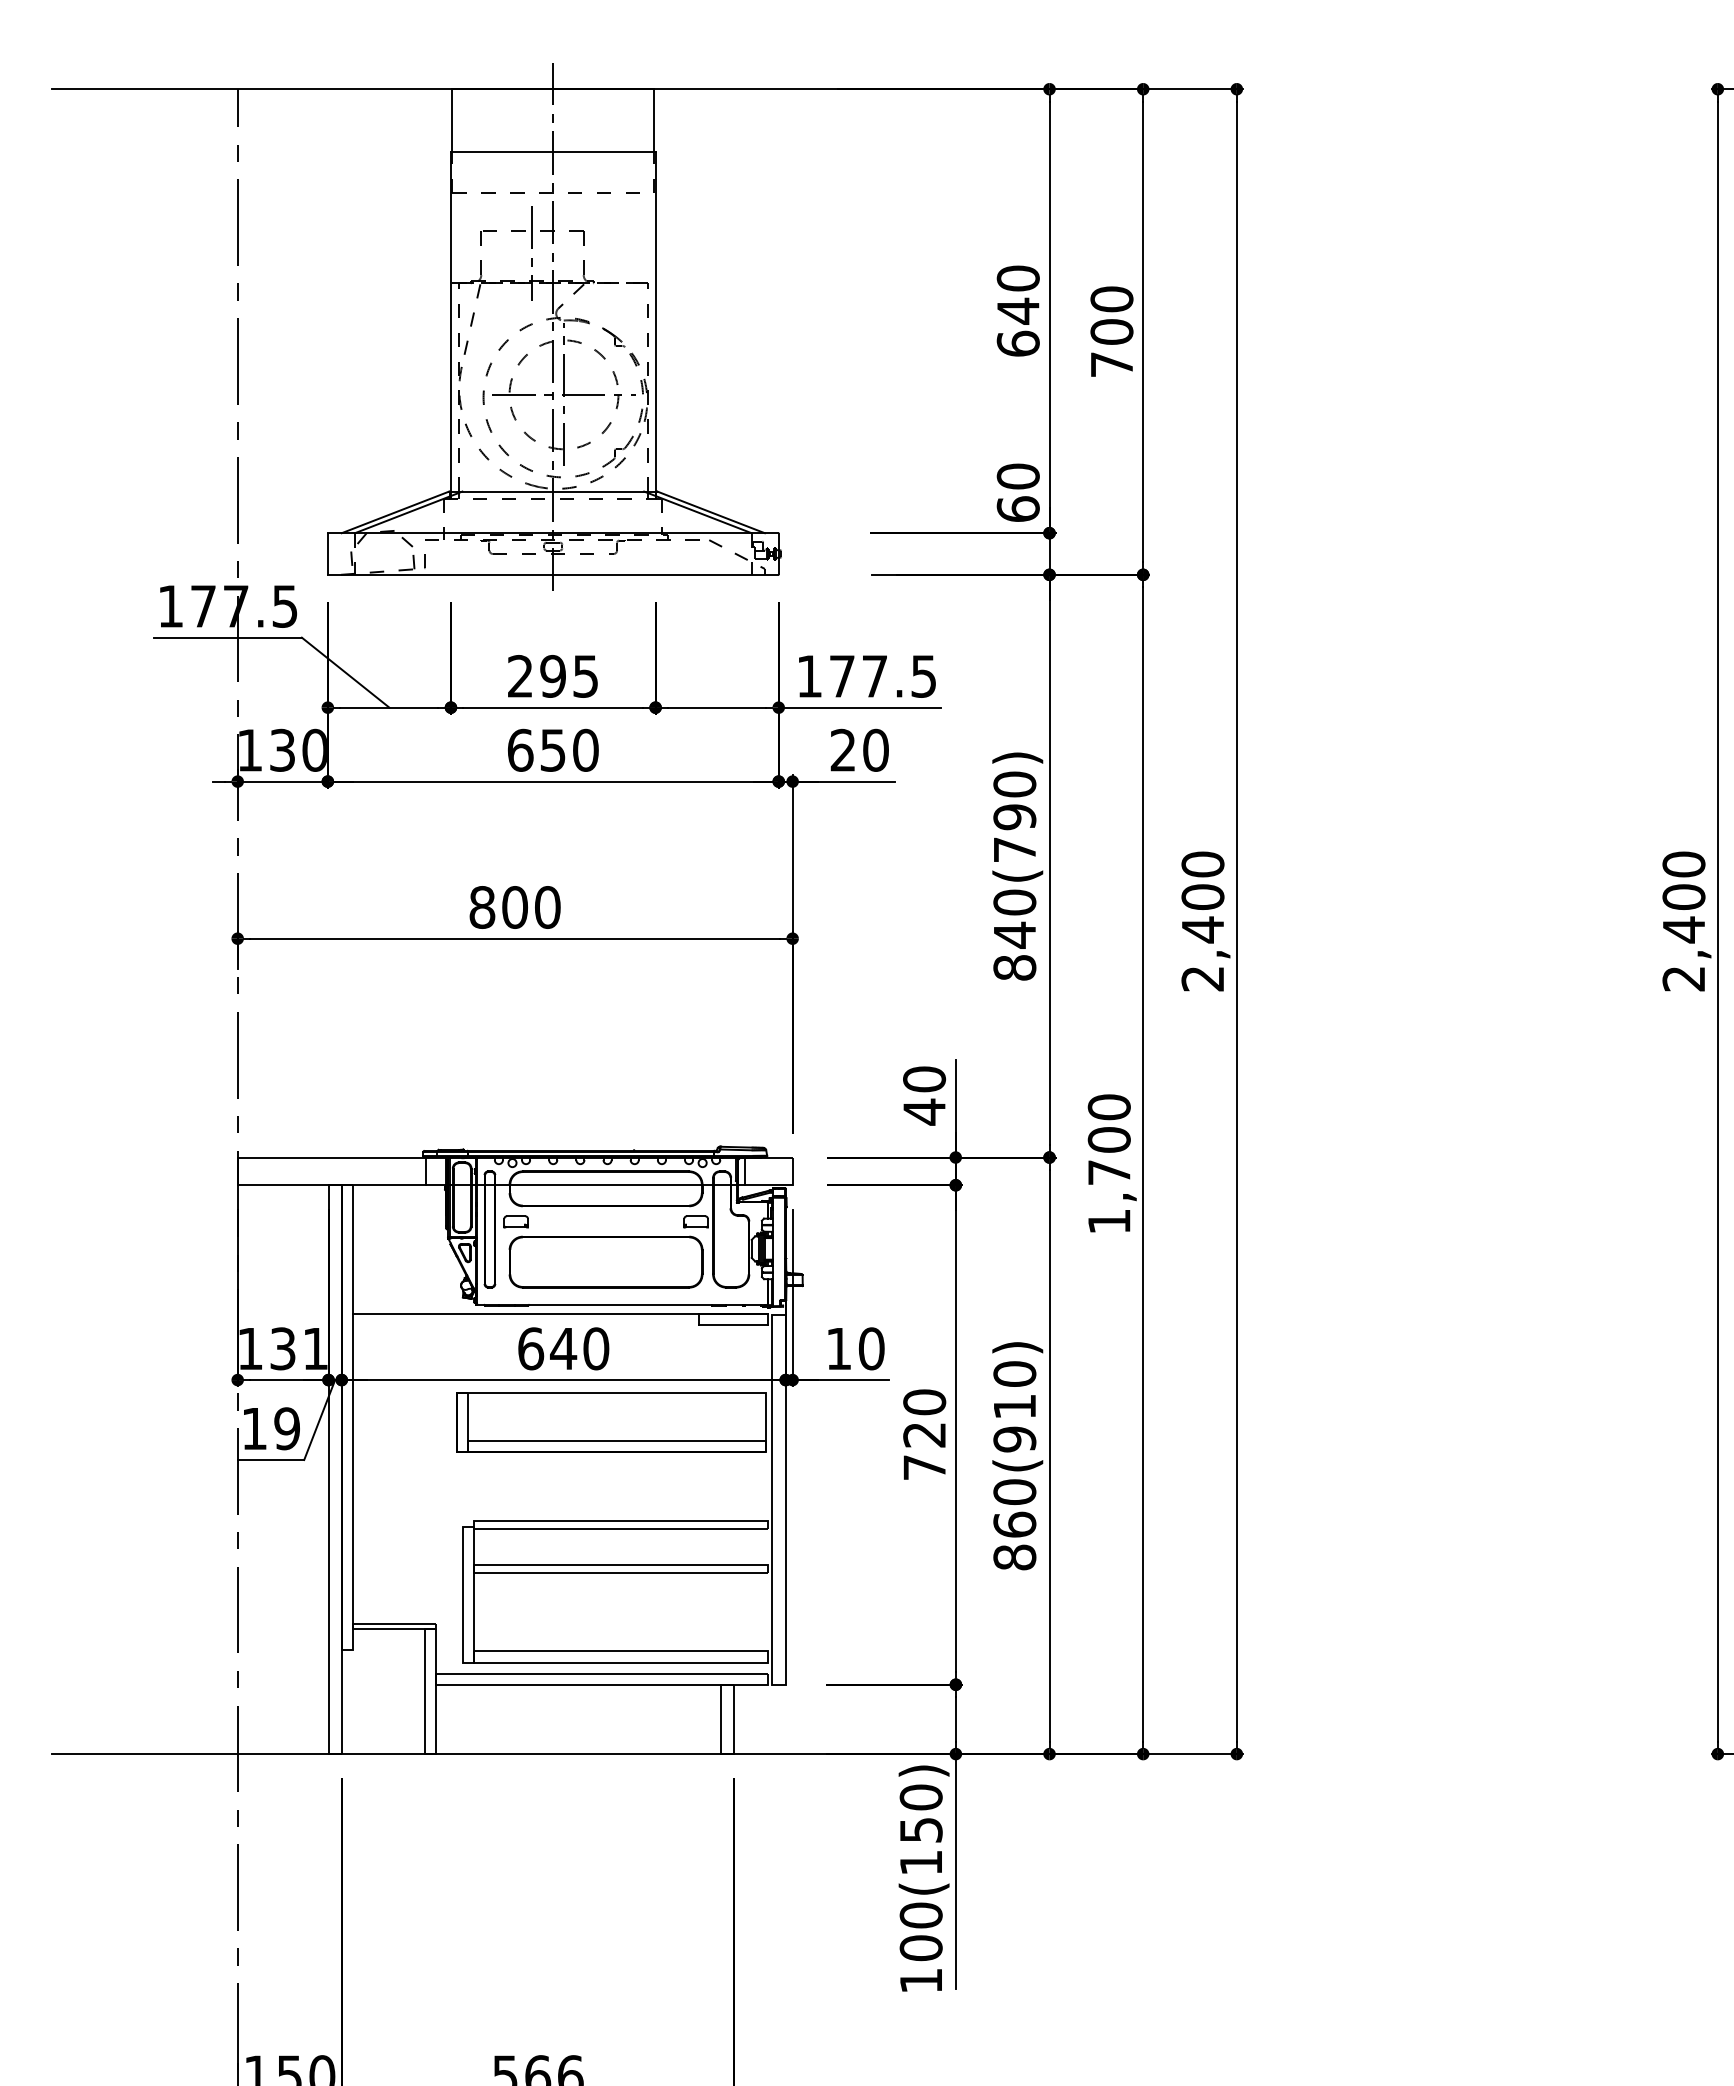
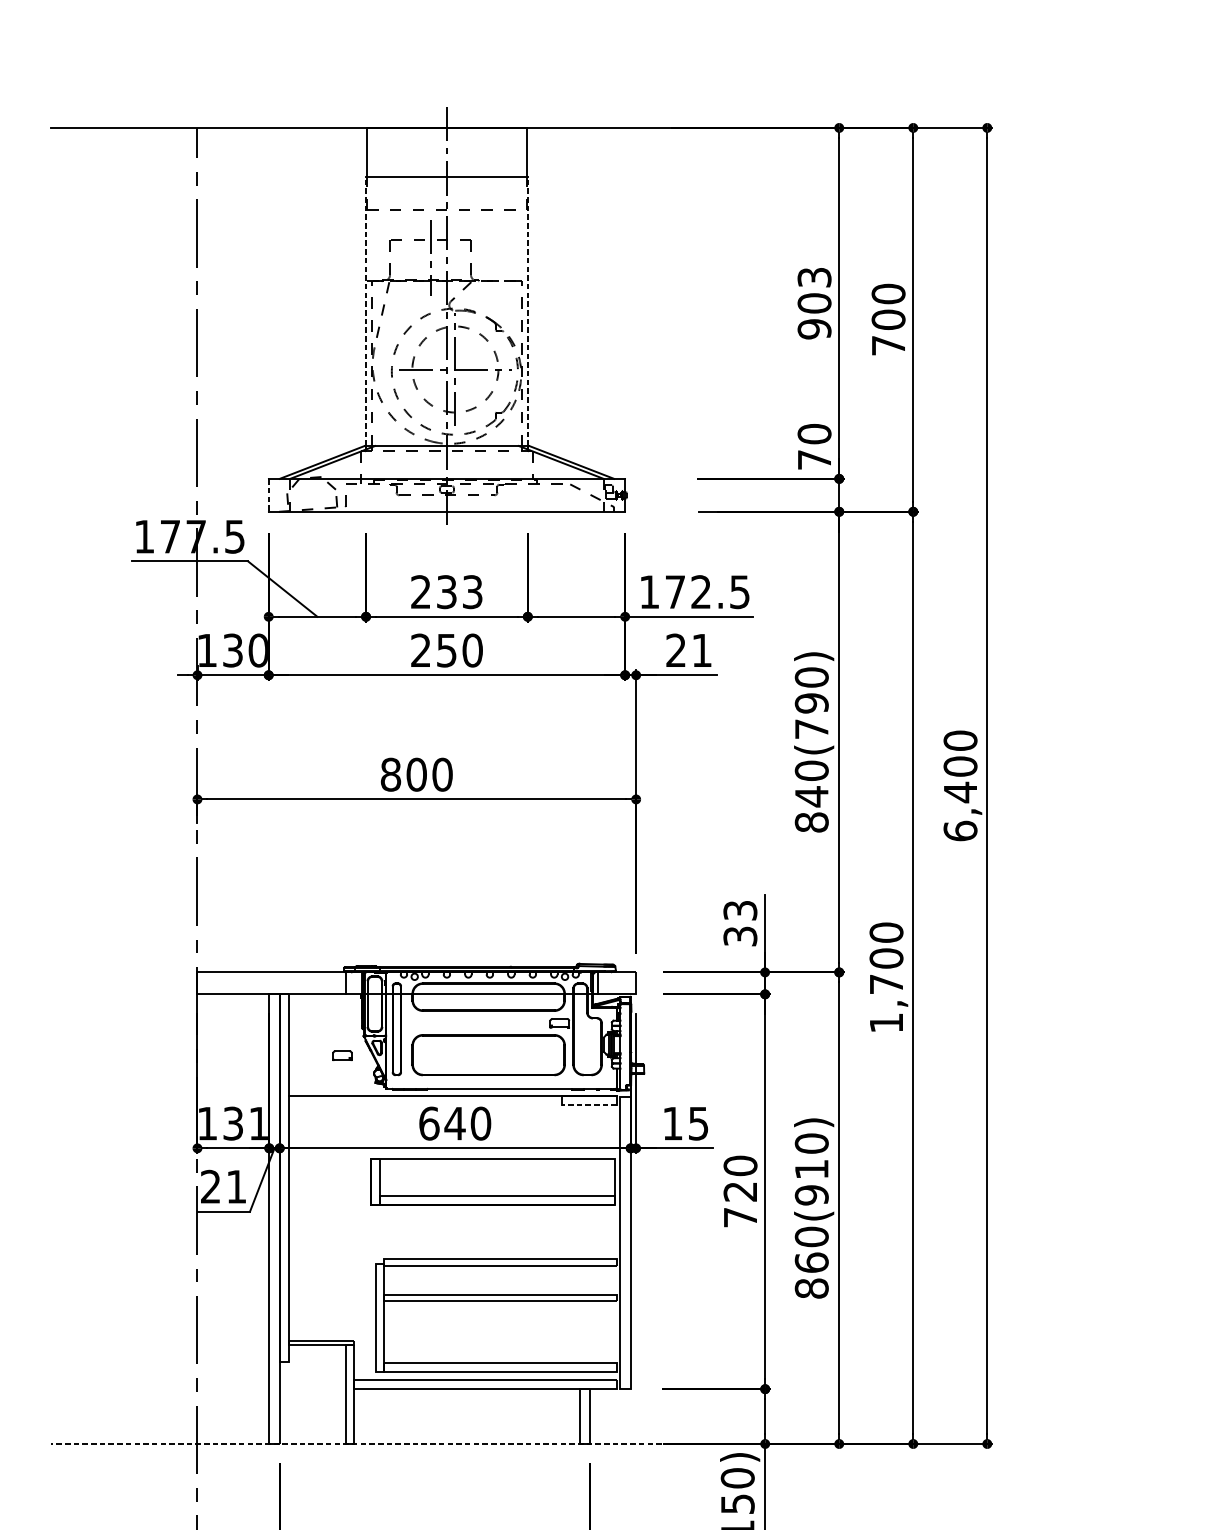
text: (1017, 310) -> (813, 302), 640 -> 903
line: (450, 321) -> (365, 311), solid -> dashed
line: (655, 321) -> (527, 311), solid -> dashed
text: (1017, 508) -> (813, 459), 60 -> 70
line: (327, 554) -> (268, 495), solid -> dashed
text: (569, 675) -> (459, 591), 295 -> 233
text: (874, 676) -> (700, 592), 177.5 -> 172.5
text: (520, 749) -> (421, 649), 650 -> 250
text: (875, 749) -> (701, 649), 20 -> 21
text: (1202, 978) -> (960, 830), 2,400 -> 6,400
text: (924, 1095) -> (740, 923), 40 -> 33
part: (515, 1221) -> (341, 1055), moved
line: (733, 1325) -> (589, 1105), solid -> dashed
text: (871, 1348) -> (698, 1123), 10 -> 15
text: (270, 1428) -> (223, 1186), 19 -> 21
line: (493, 1754) -> (399, 1444), solid -> dashed

